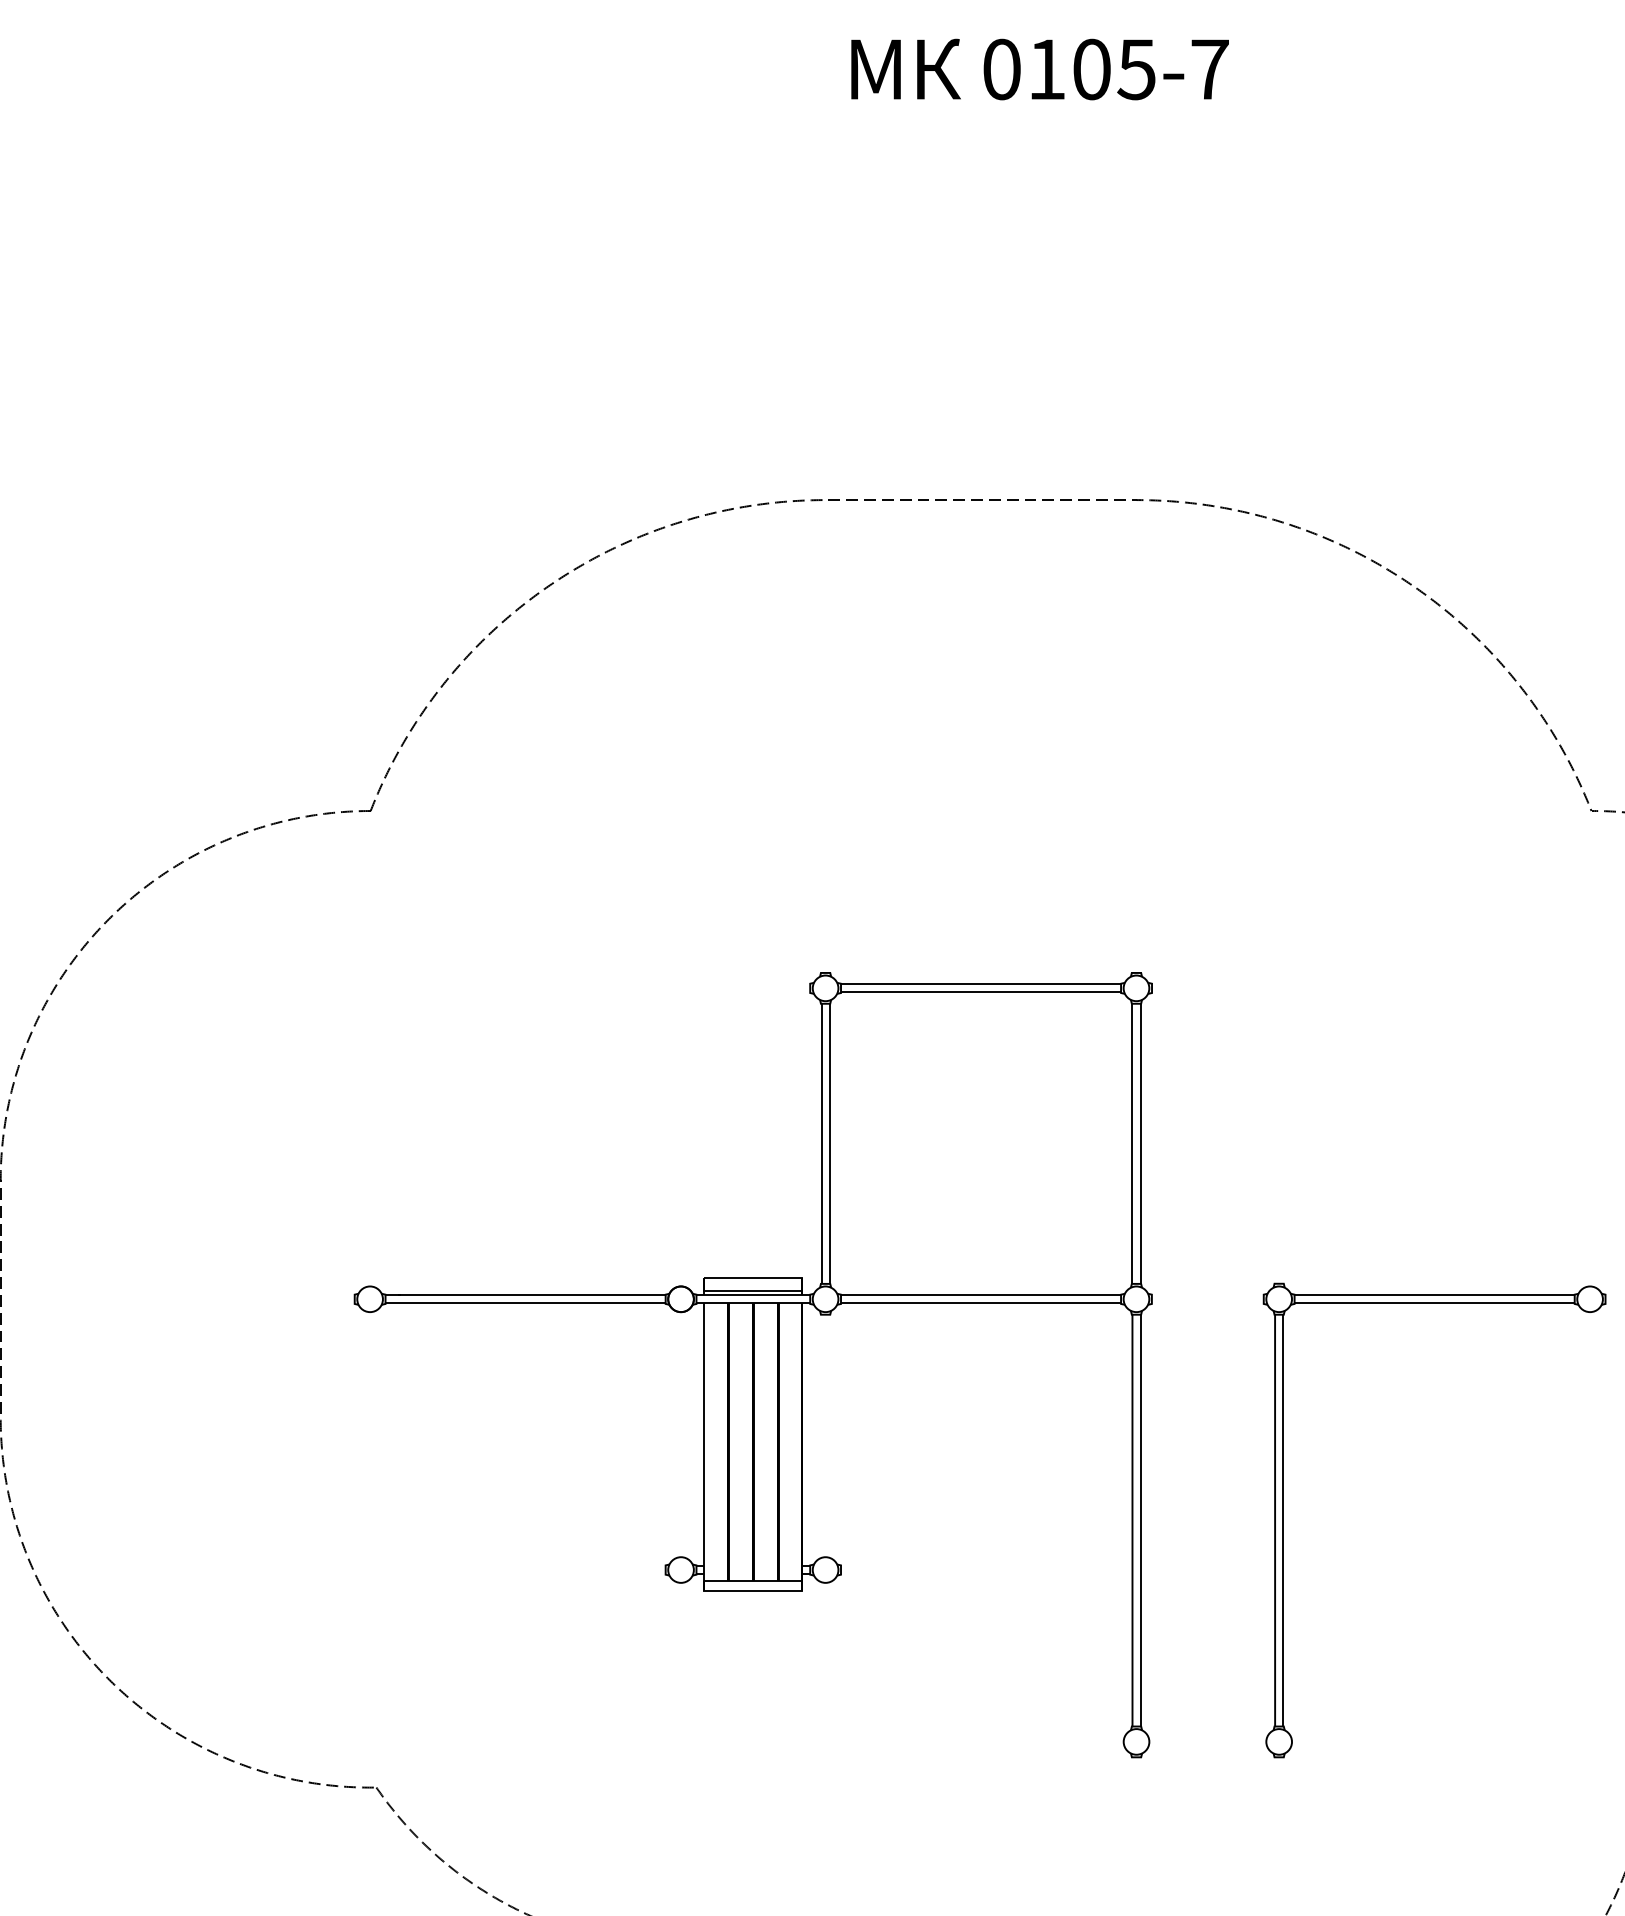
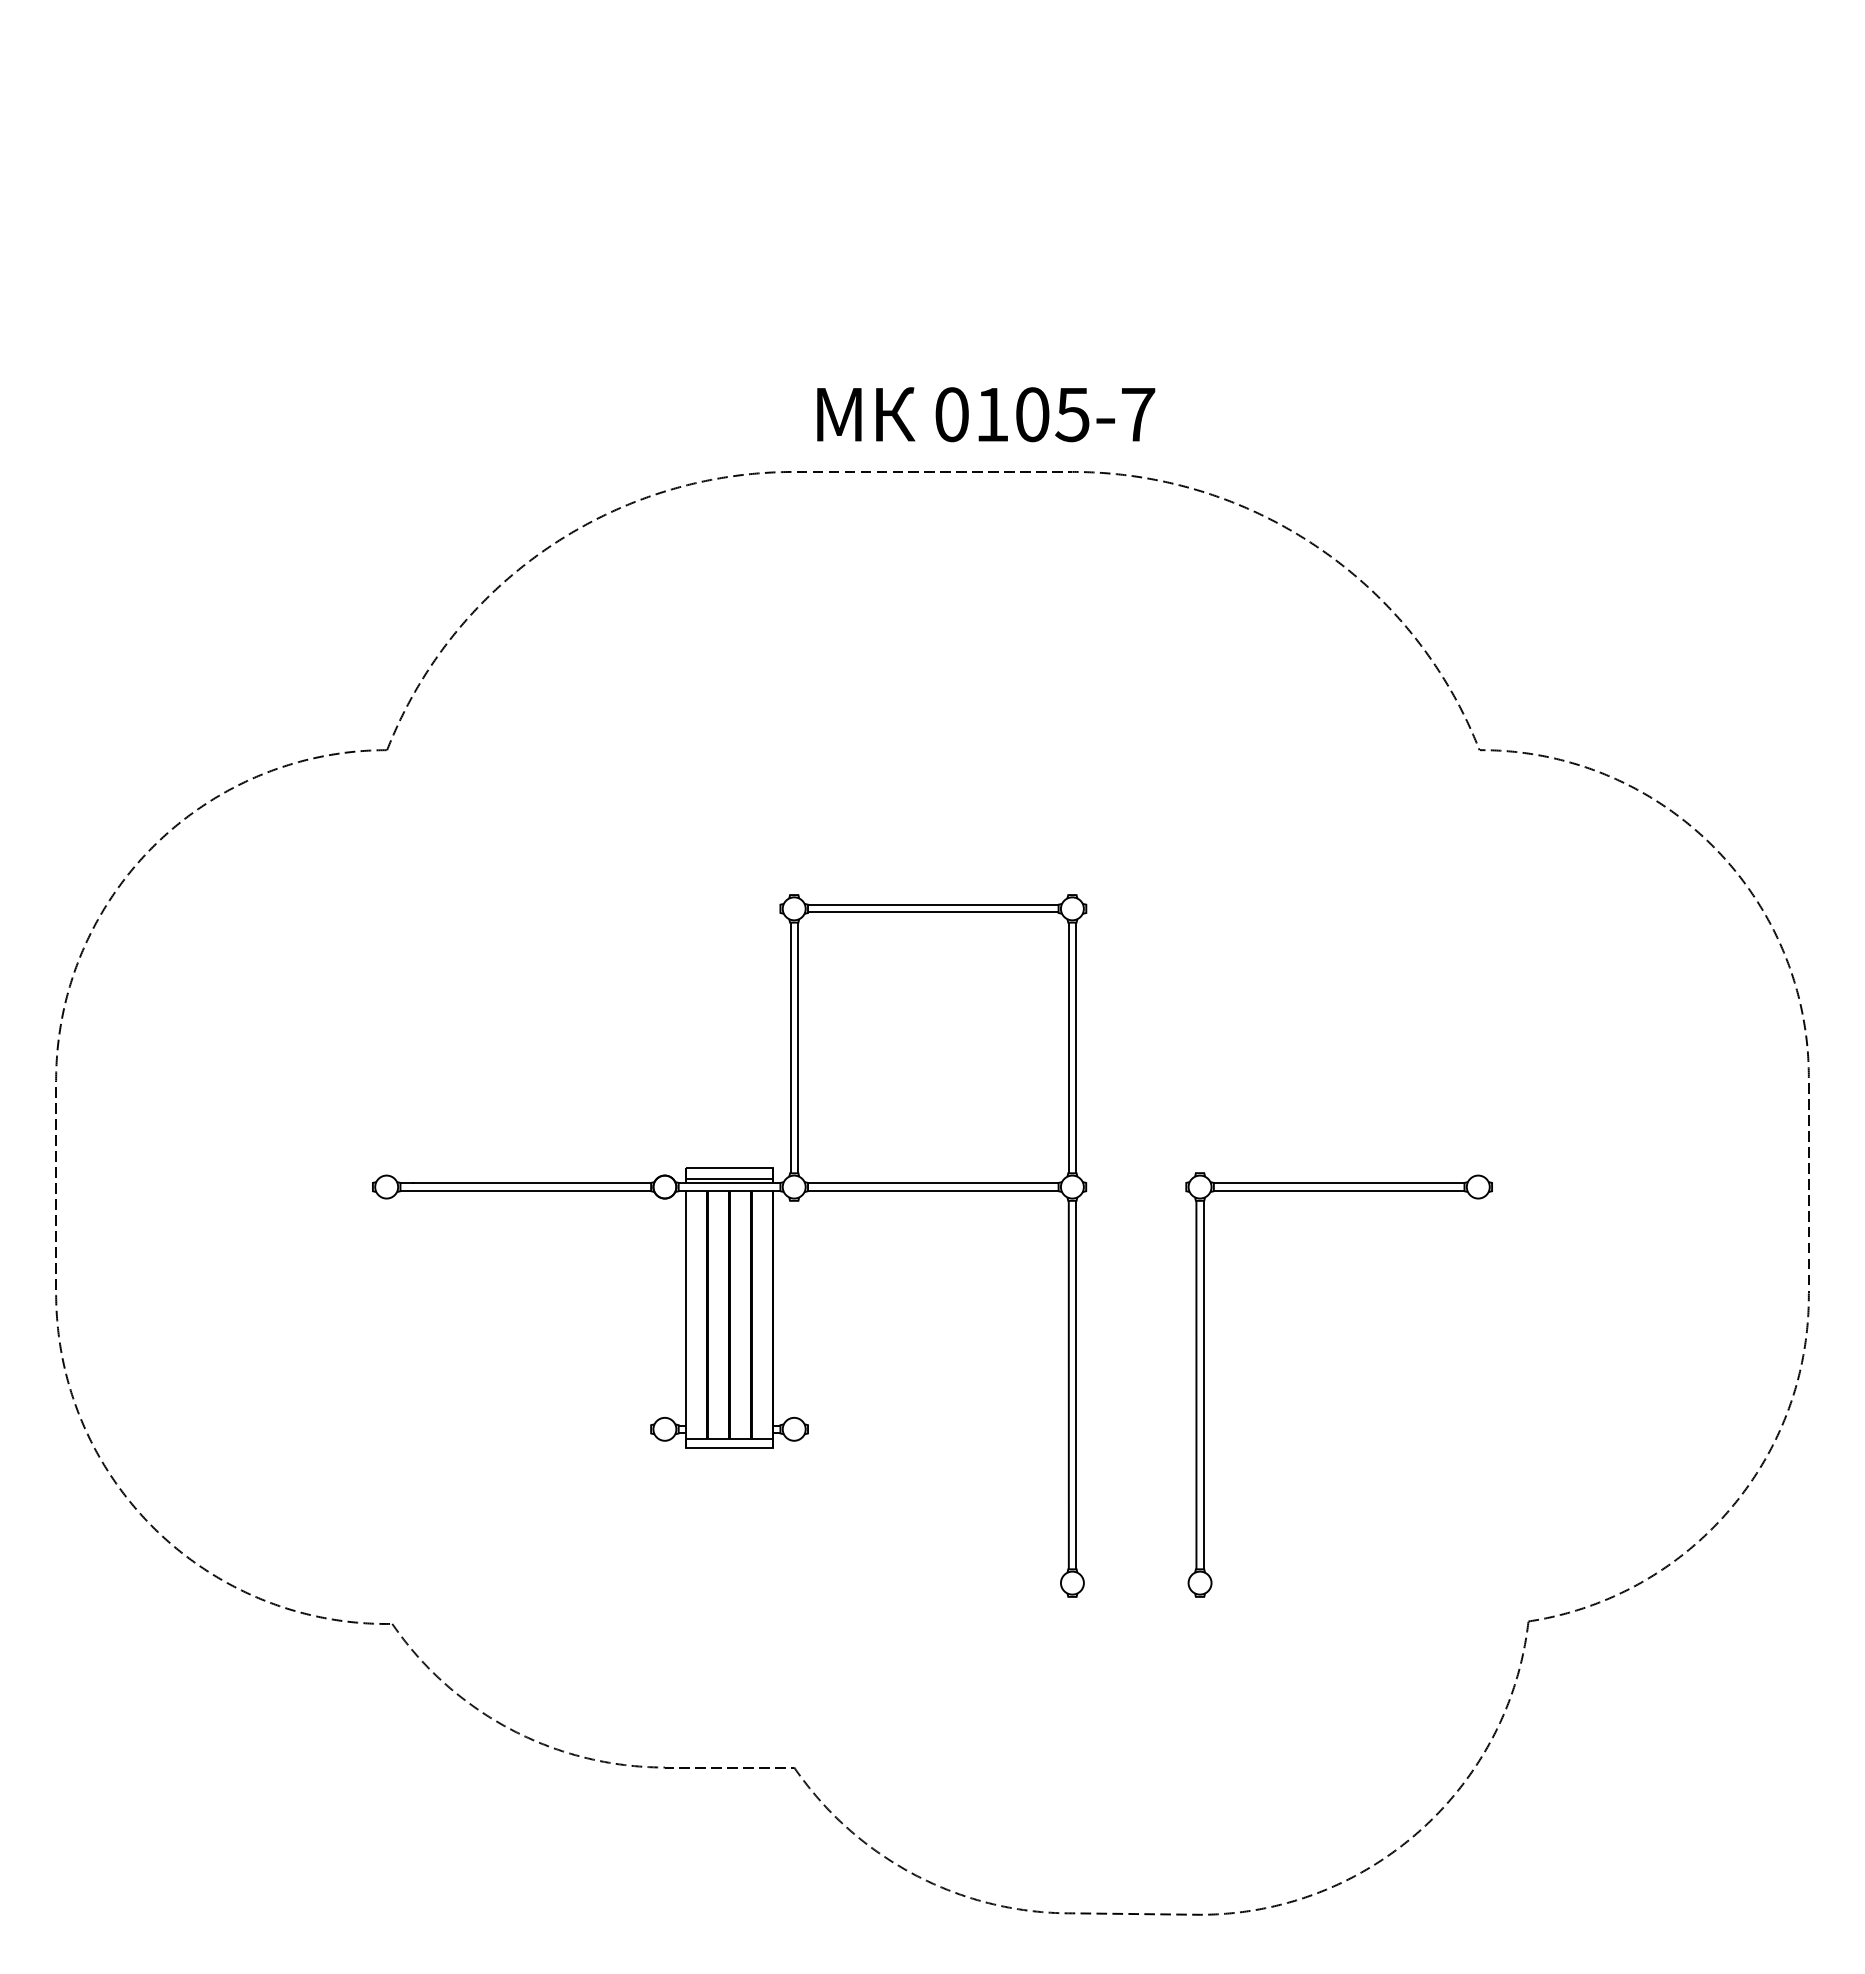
text: (1040, 69) -> (986, 414), moved

